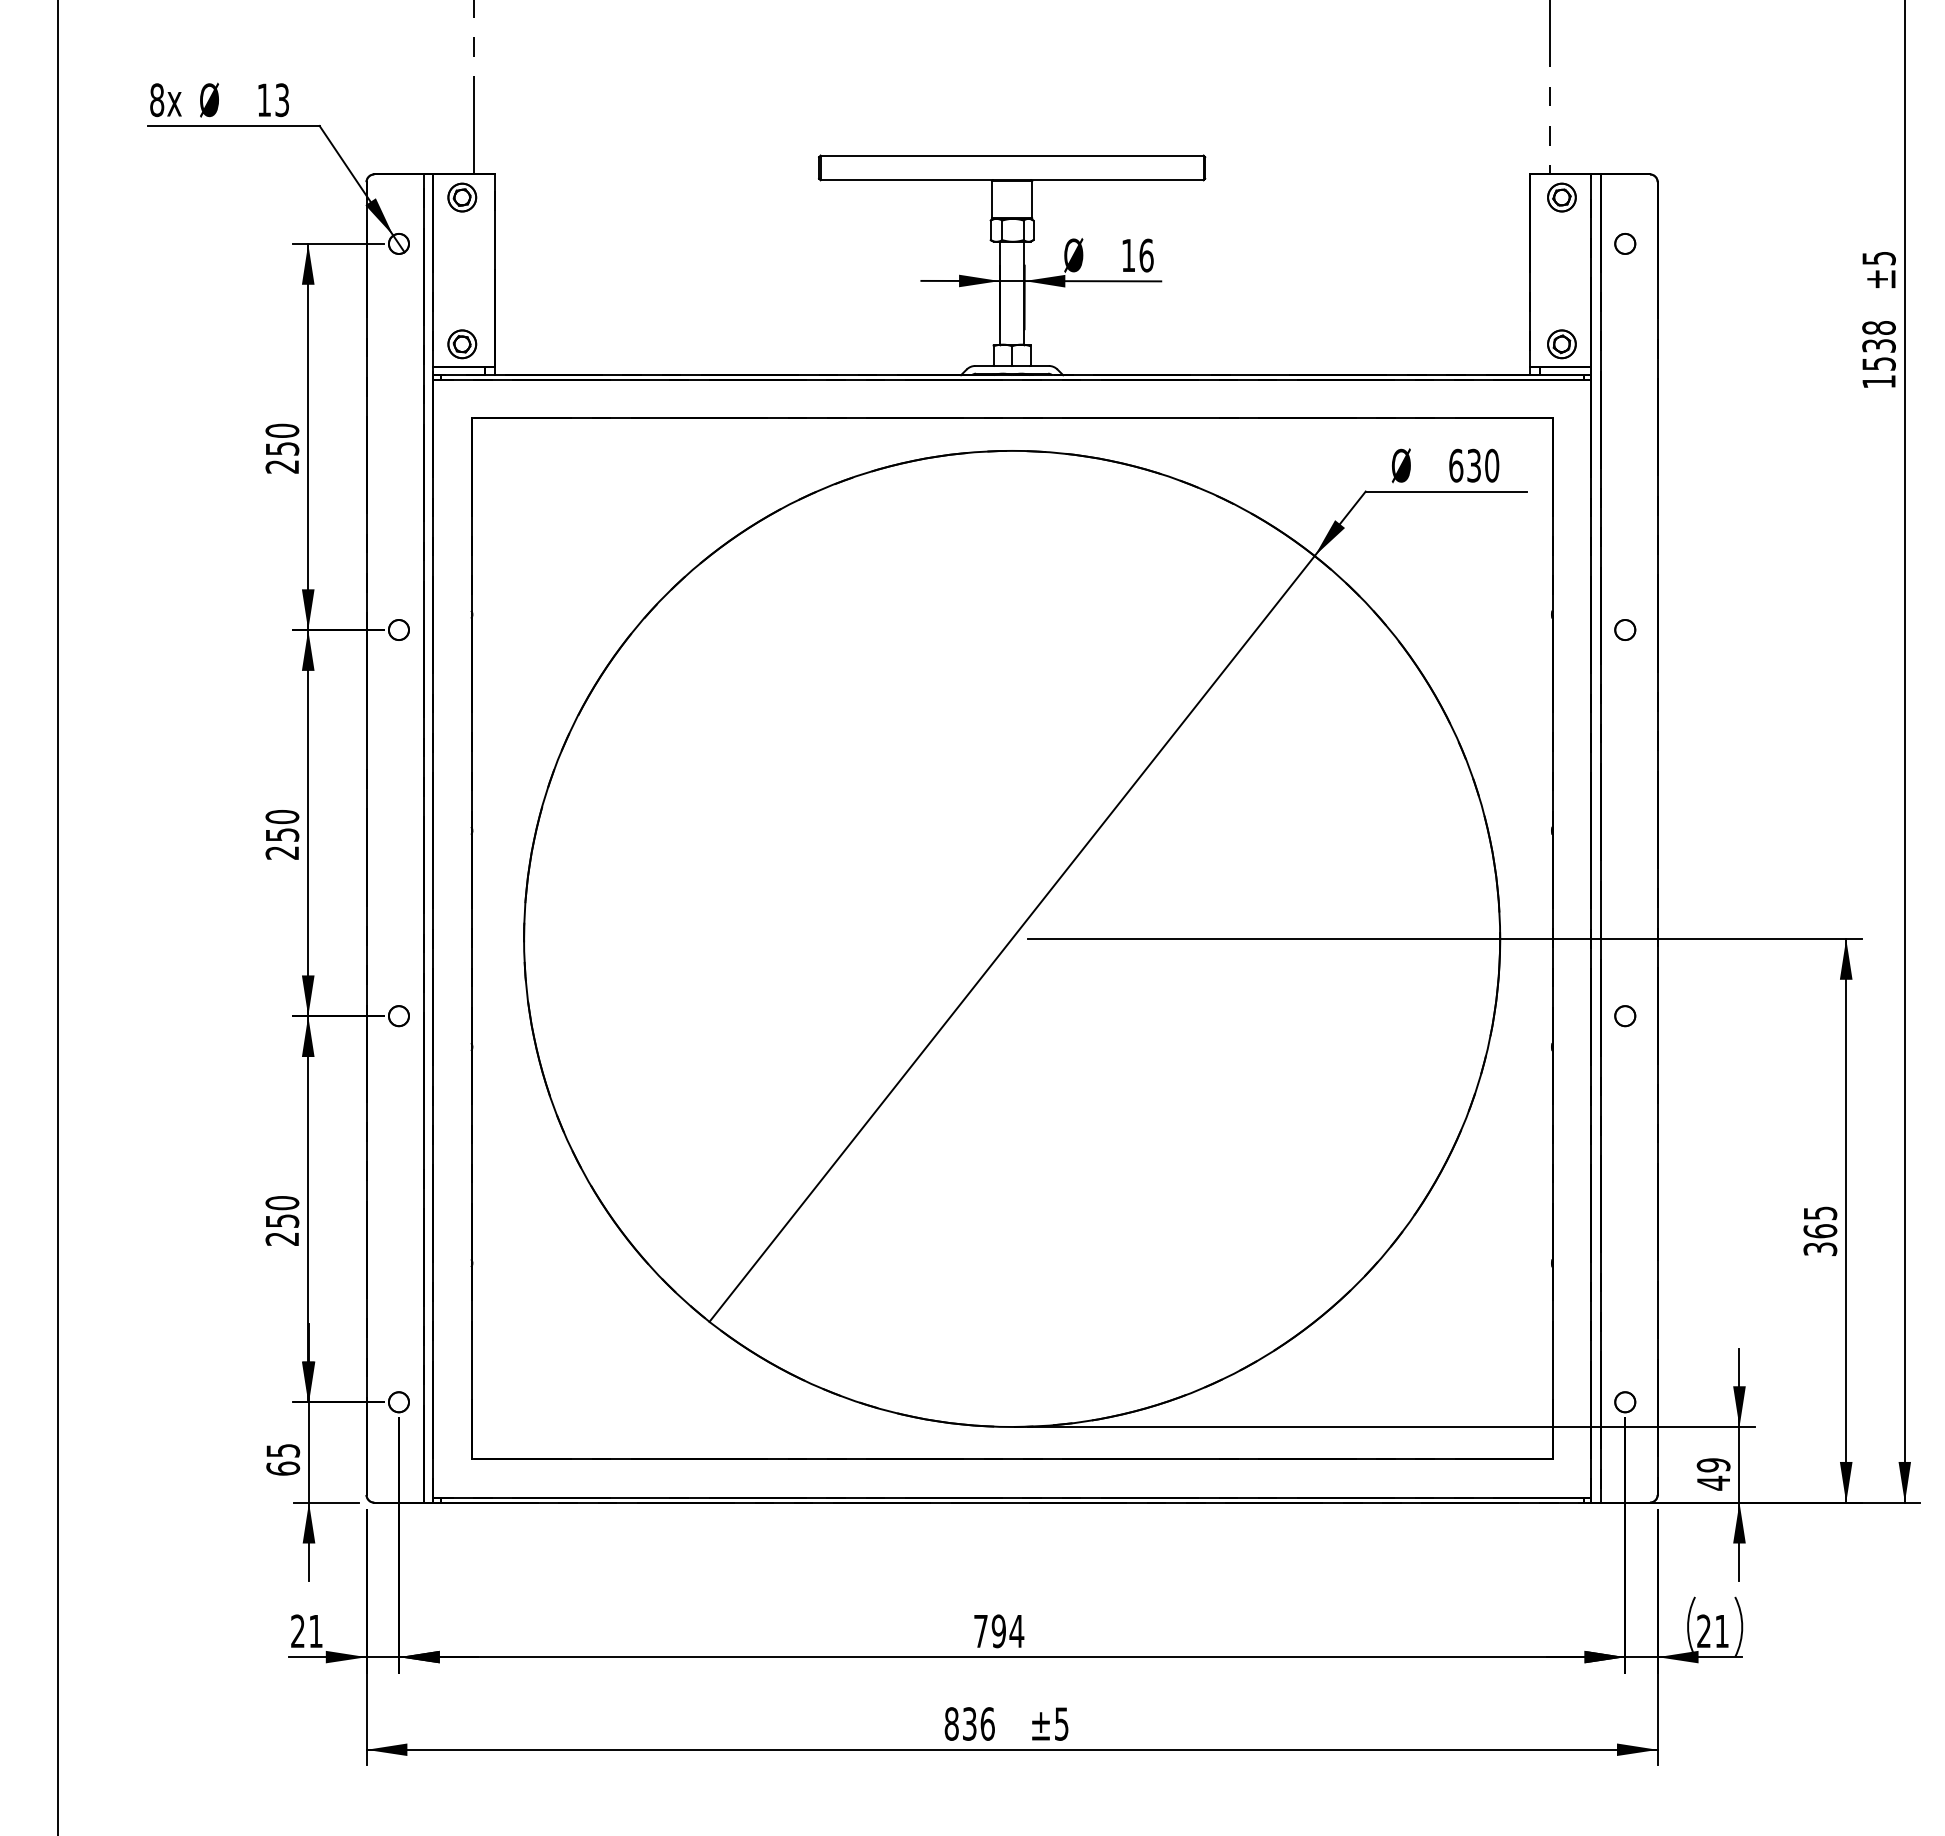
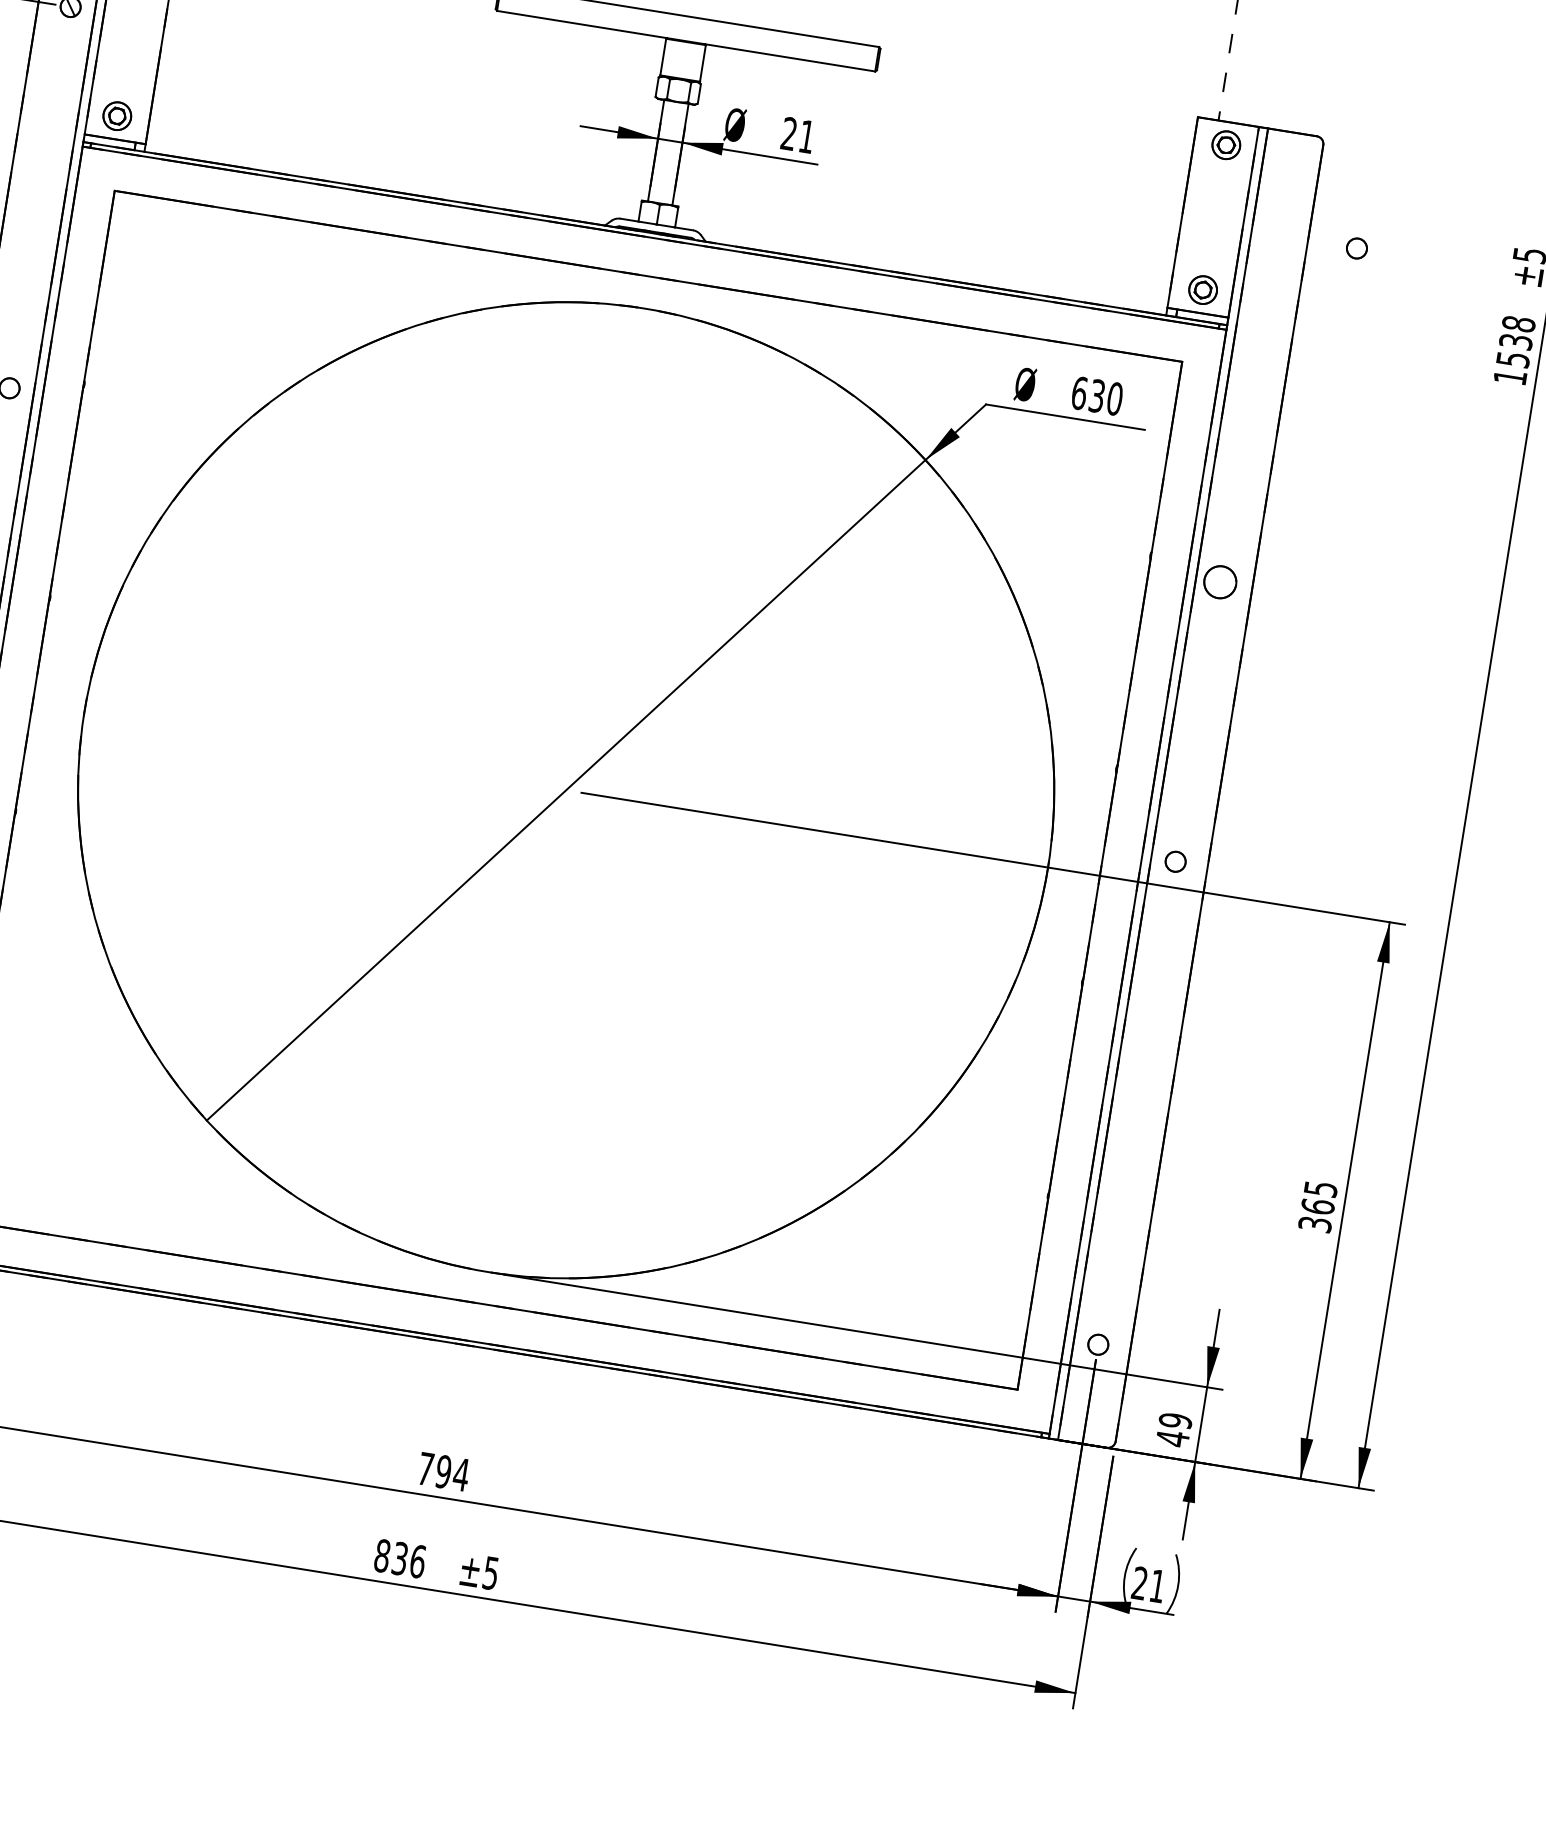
circle: (1625, 243) -> (1357, 248), moved
text: (1137, 255) -> (798, 135), 16 -> 21
circle: (1625, 629) -> (1220, 581), size x1.6
circle: (1625, 1016) -> (1175, 862), moved

